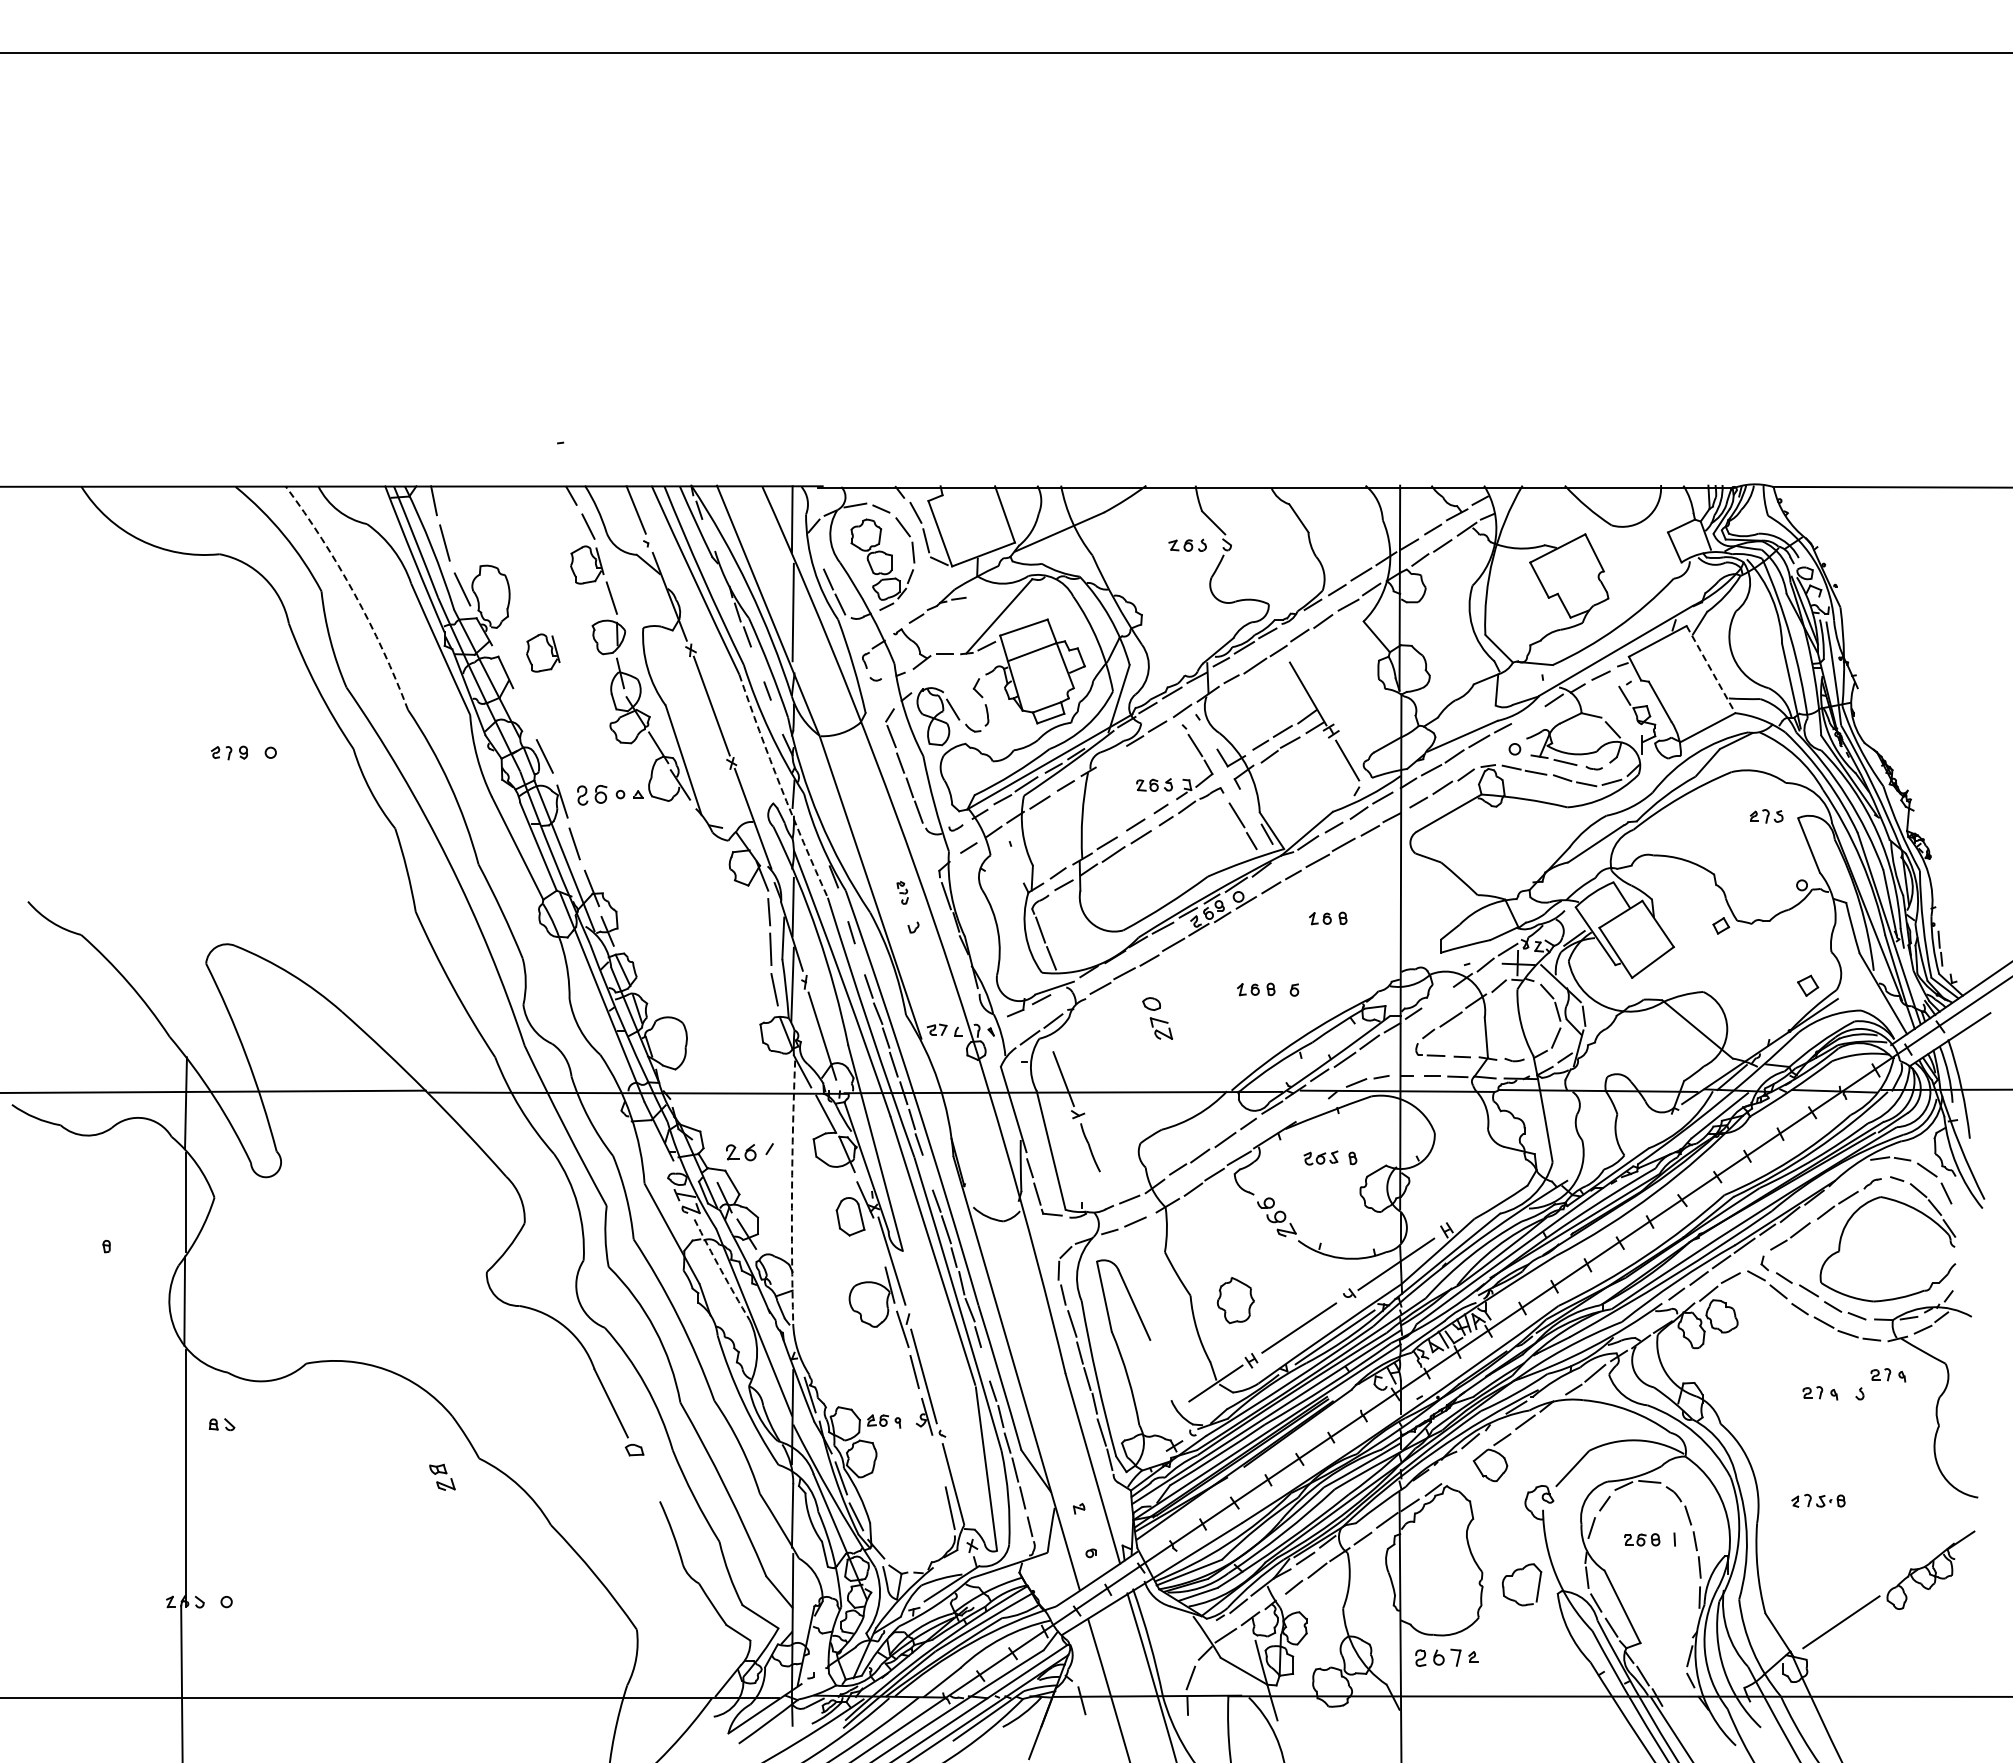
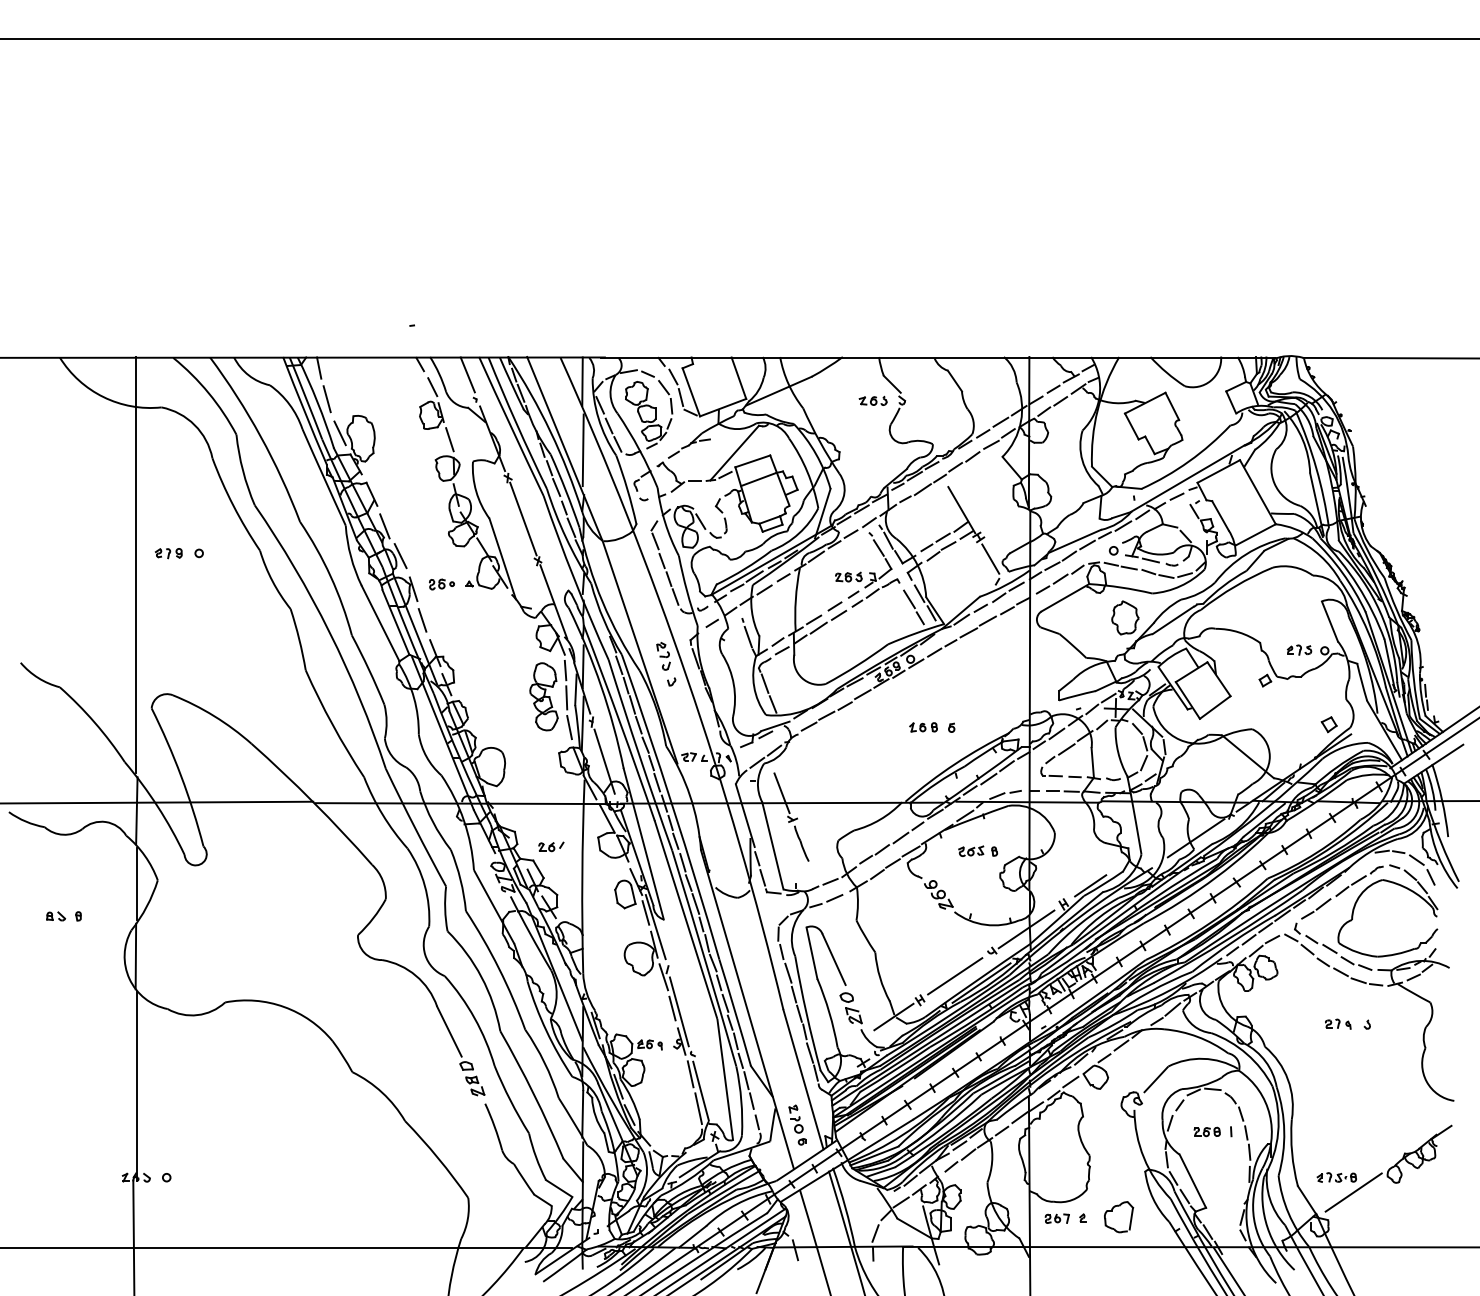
line: (708, 534) -> (520, 392), added
line: (816, 551) -> (600, 405), added
arc: (354, 593) -> (260, 436), dashed -> solid
part: (543, 652) -> (399, 479), removed
line: (756, 662) -> (556, 487), added
line: (1710, 669) -> (1257, 492), dashed -> solid
line: (523, 715) -> (384, 525), added
line: (1527, 715) -> (1122, 525), added
line: (777, 717) -> (571, 527), added
line: (1208, 735) -> (888, 540), added
line: (1110, 757) -> (816, 556), added
line: (185, 769) -> (136, 565), added
arc: (780, 787) -> (573, 578), dashed -> solid
part: (600, 794) -> (441, 584), size x0.71
line: (1250, 807) -> (919, 593), added
part: (1766, 816) -> (1299, 650), moved
line: (1017, 866) -> (748, 636), added
part: (902, 892) -> (663, 656), size x1.67
line: (842, 904) -> (619, 664), added
part: (1328, 918) -> (976, 675), removed
part: (739, 947) -> (543, 696), added
line: (859, 958) -> (631, 704), added
line: (1437, 998) -> (1056, 734), added
part: (1157, 1018) -> (851, 1008), moved
line: (1312, 1109) -> (964, 815), added
line: (1626, 1140) -> (1195, 838), added
part: (749, 1151) -> (551, 846), size x0.71
line: (928, 1173) -> (682, 862), added
arc: (792, 1192) -> (582, 876), dashed -> solid
line: (1483, 1204) -> (1090, 885), added
line: (877, 1241) -> (645, 912), added
arc: (721, 1270) -> (530, 933), dashed -> solid
part: (1235, 1300) -> (1125, 617), moved
line: (986, 1364) -> (725, 1003), added
part: (1888, 1375) -> (1388, 1011), removed
part: (221, 1424) -> (55, 916), moved
line: (939, 1461) -> (690, 1074), added
line: (1456, 1471) -> (1070, 1081), added
part: (442, 1476) -> (475, 1085), moved
part: (1818, 1500) -> (1336, 1177), moved
part: (1084, 1529) -> (797, 1124), added
part: (1513, 1575) -> (1112, 1210), moved
part: (1437, 1657) -> (1056, 1218), size x0.71

